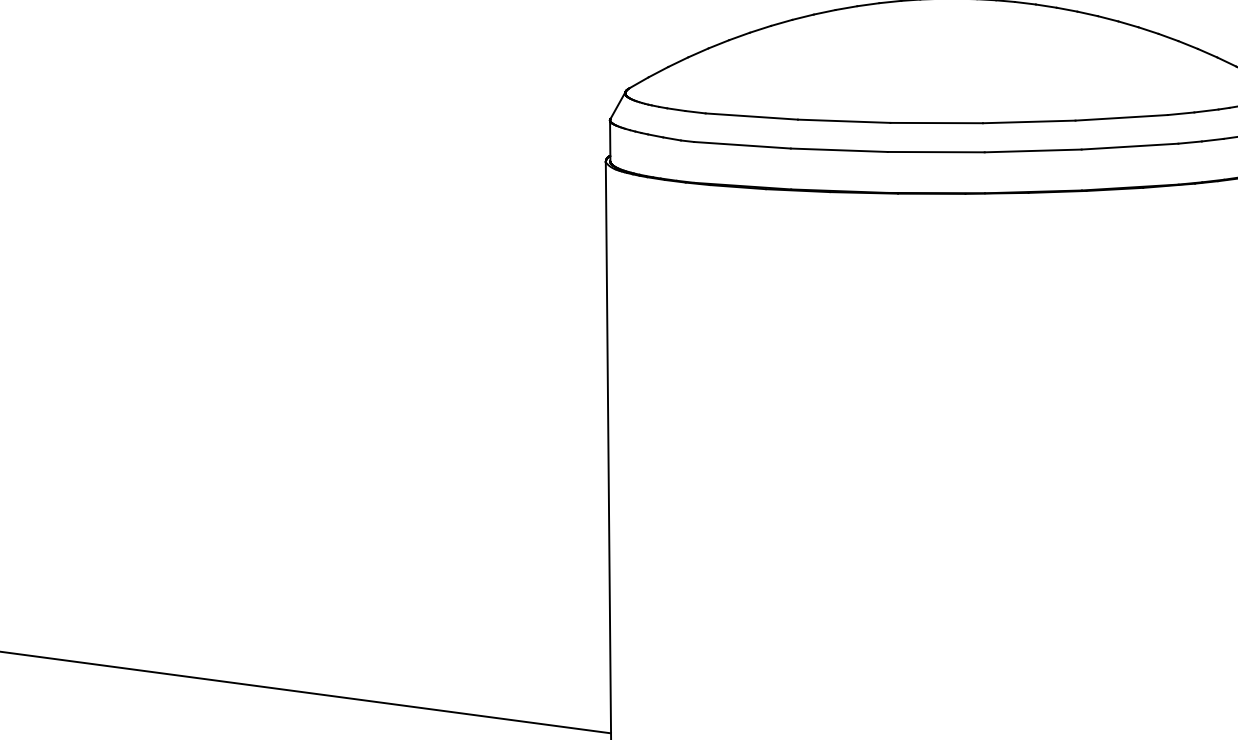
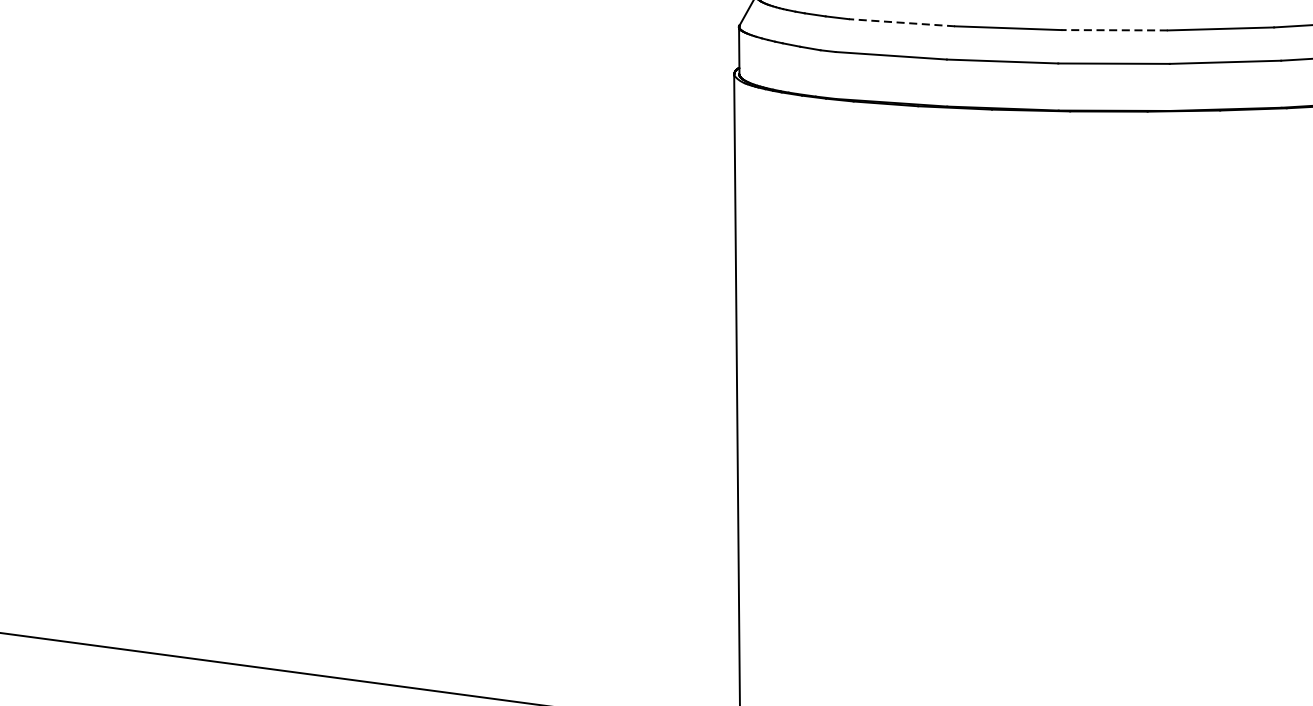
line: (751, 116) -> (901, 22), solid -> dashed
line: (936, 123) -> (1114, 30), solid -> dashed

